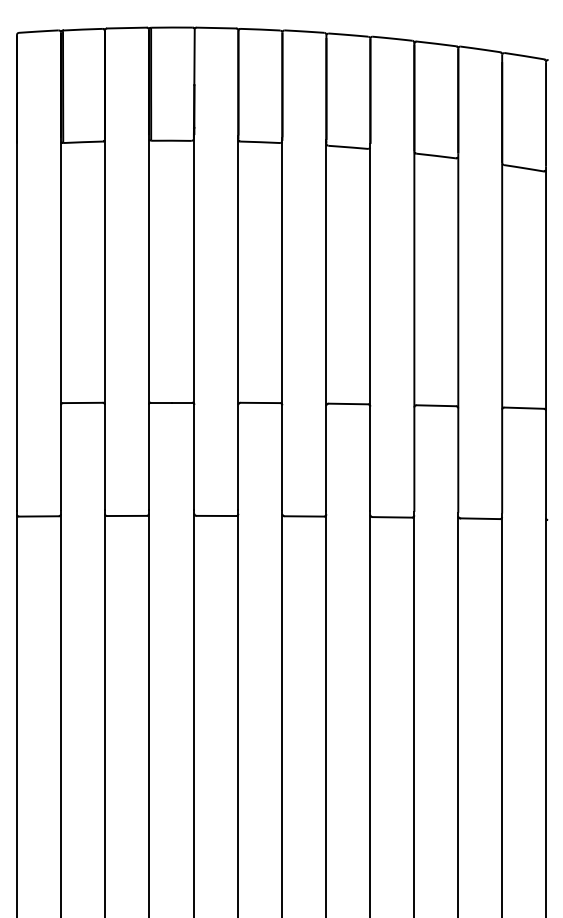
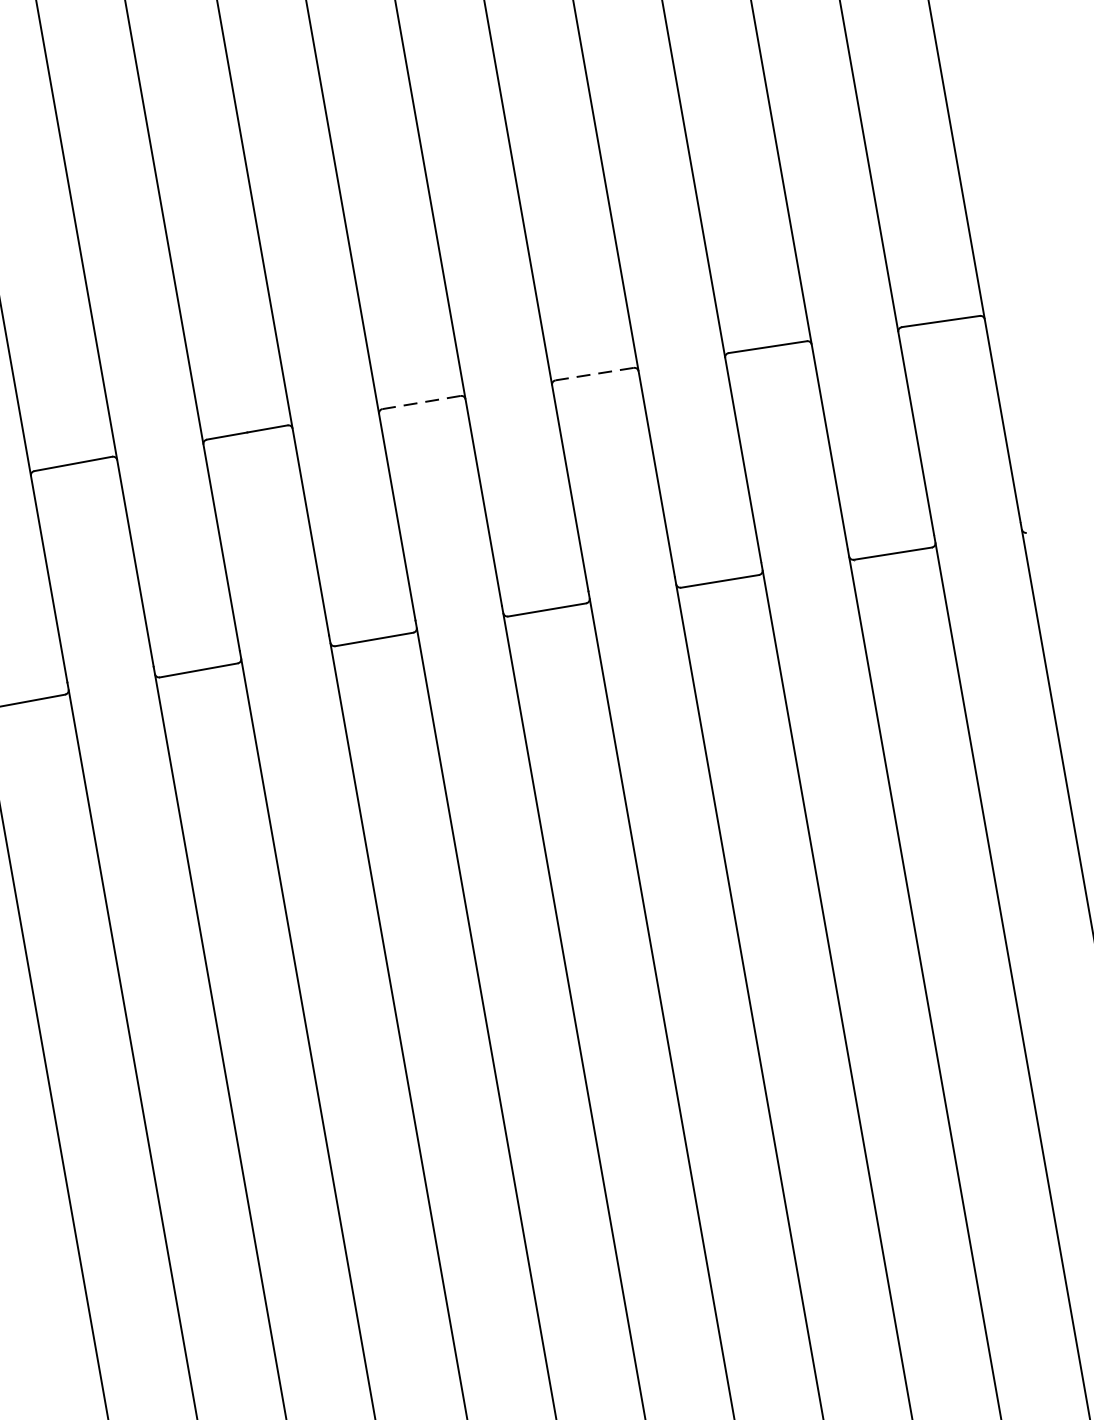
line: (260, 402) -> (421, 401), solid -> dashed
line: (348, 404) -> (594, 375), solid -> dashed

